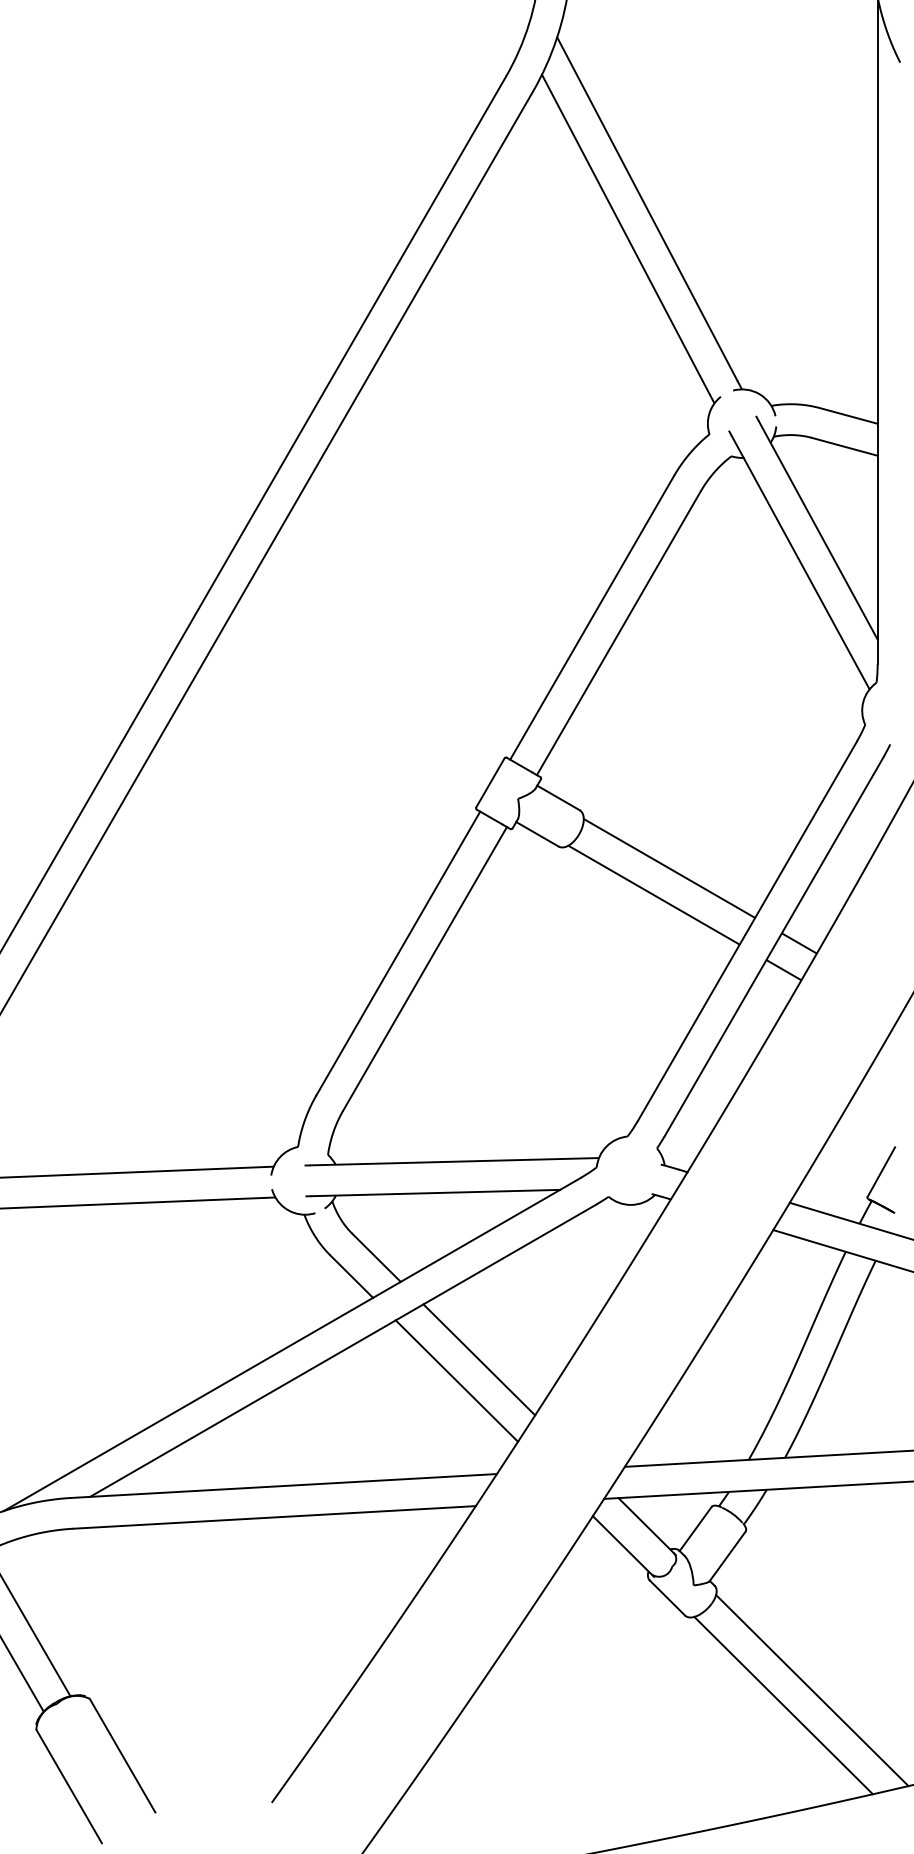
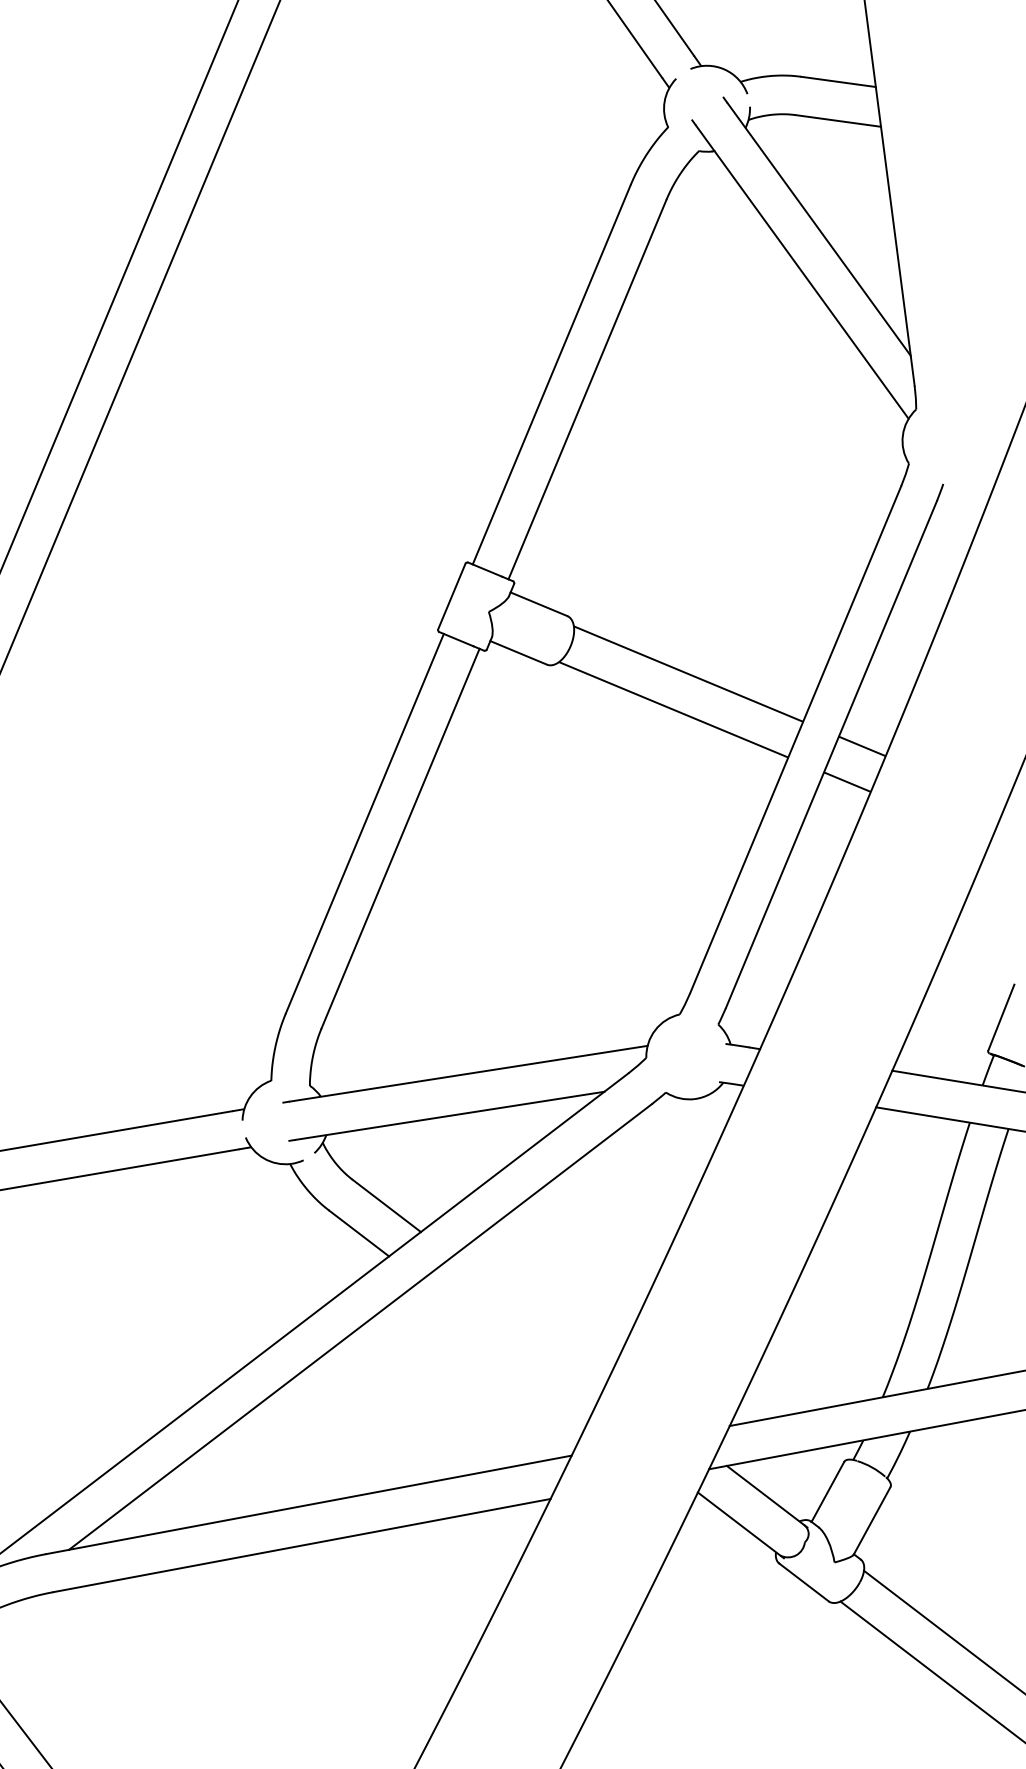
line: (479, 1359) -> (531, 1315), removed
line: (456, 1380) -> (506, 1345), removed

